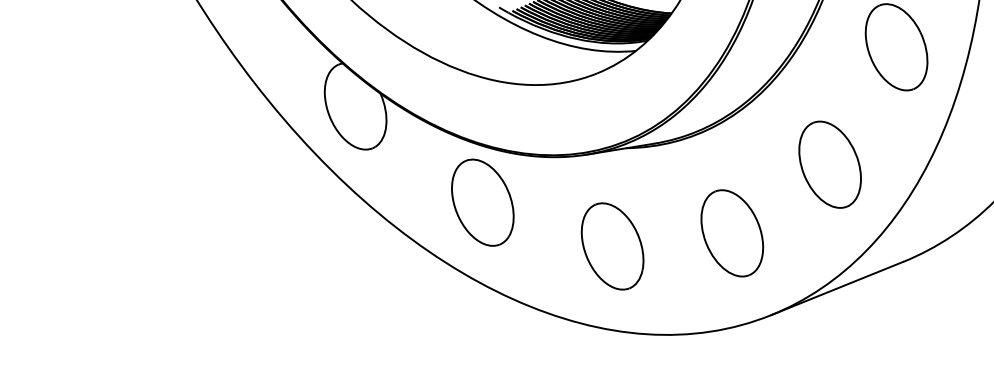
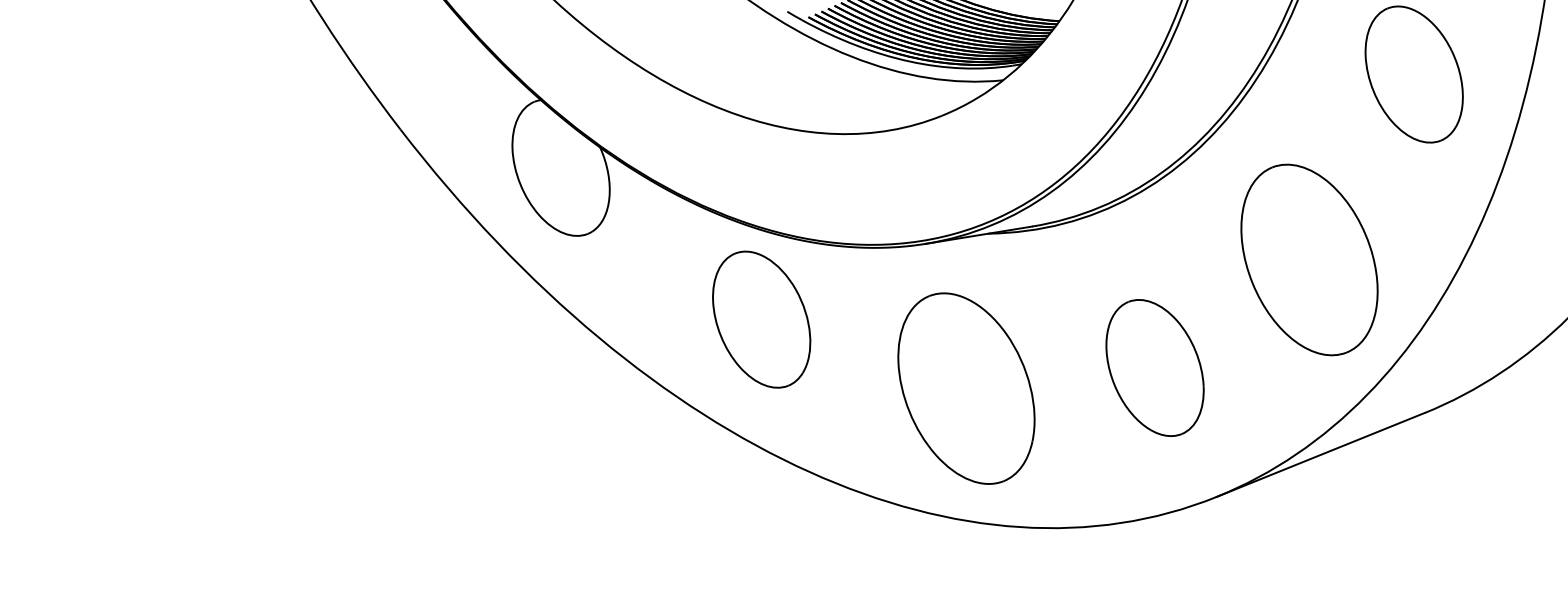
part: (829, 164) -> (1308, 259), size x1.4
part: (612, 246) -> (966, 388), size x1.4

